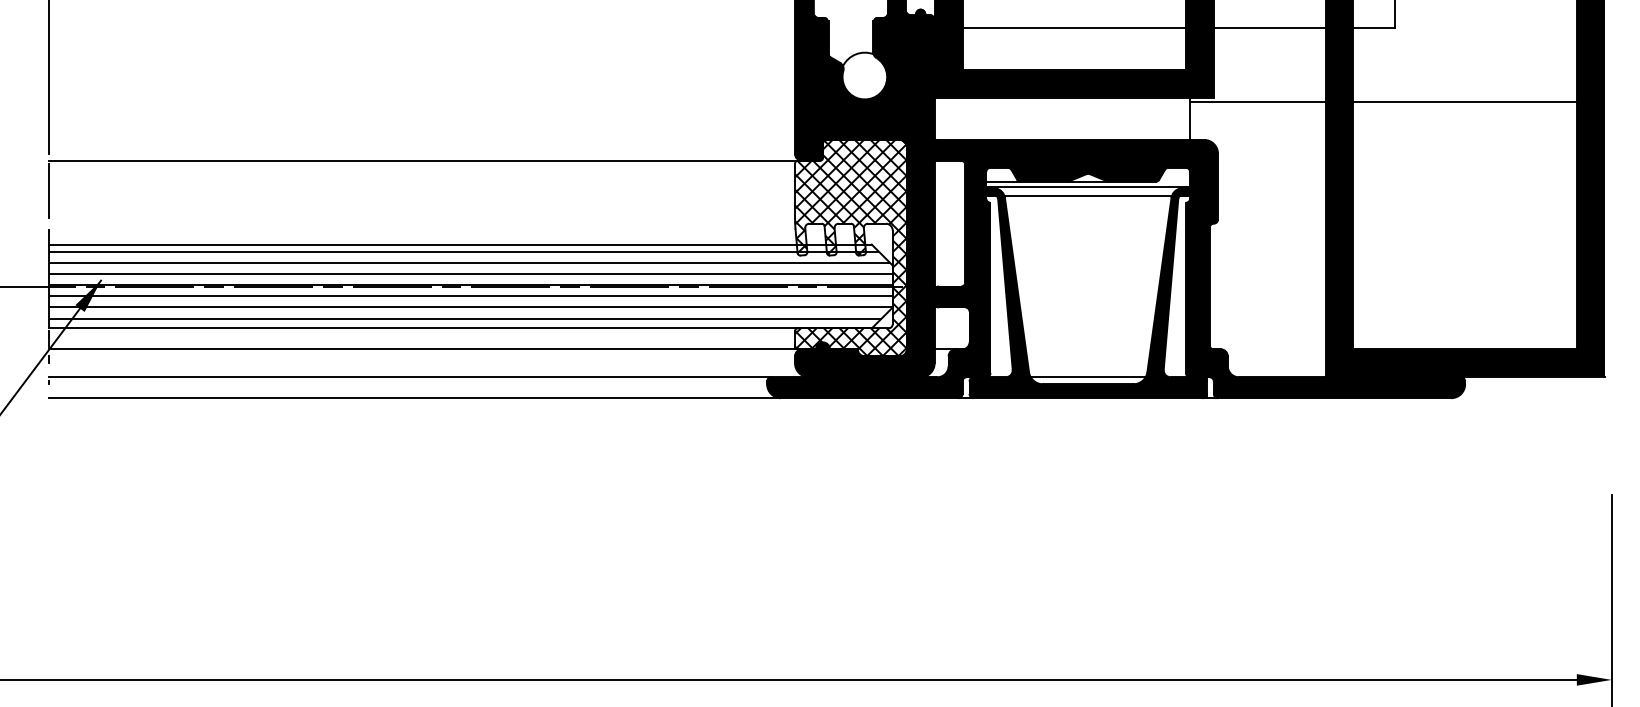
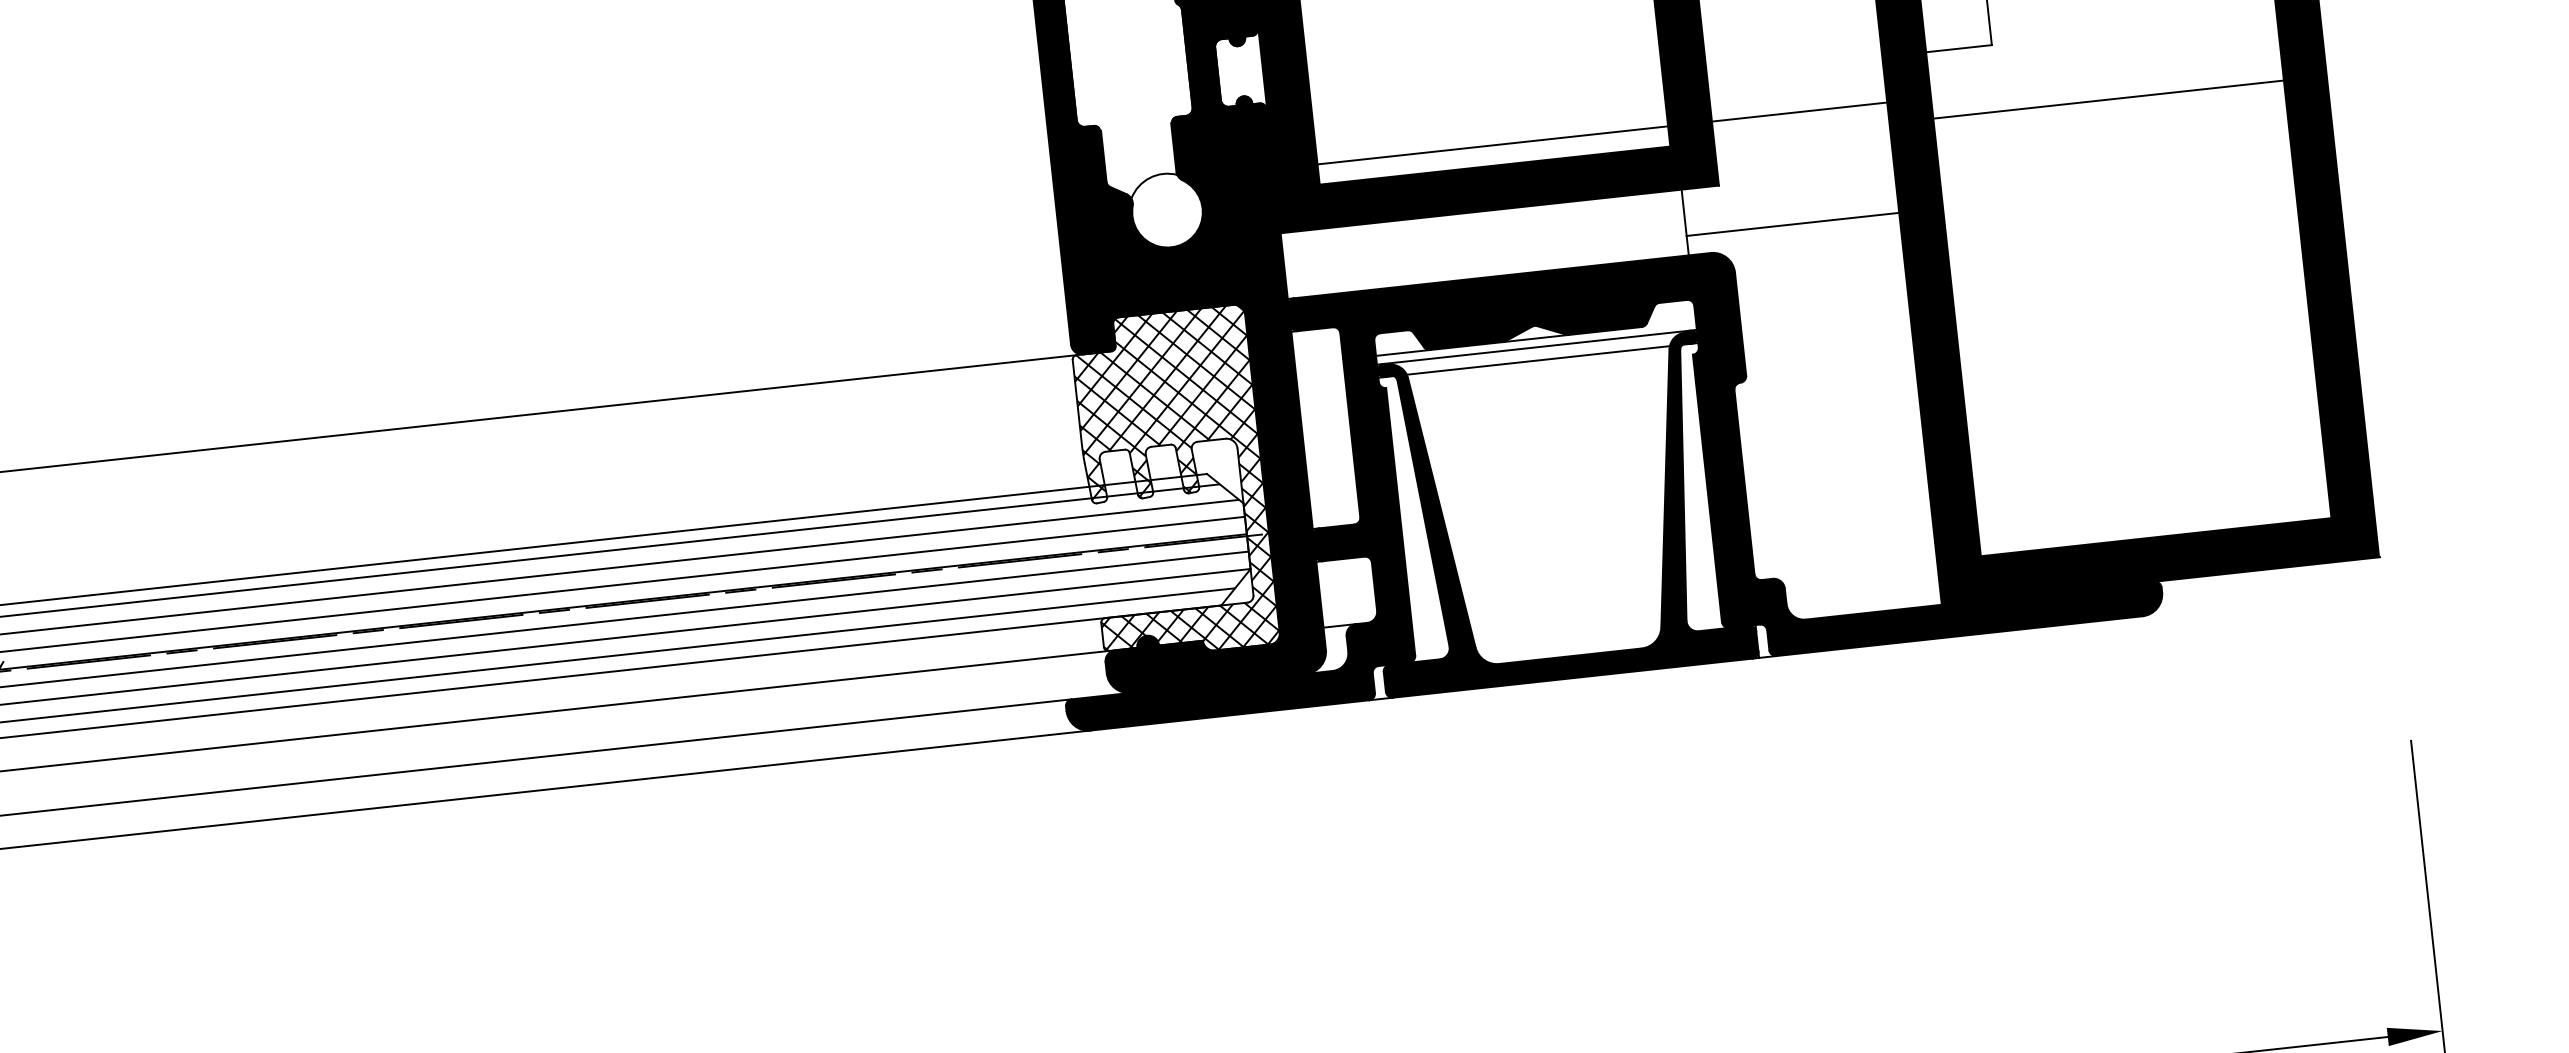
line: (1073, 28) -> (1491, 145), moved
line: (1269, 28) -> (1799, 112), moved
line: (1257, 101) -> (1792, 224), moved
line: (1464, 101) -> (2107, 99), moved
line: (1087, 377) -> (1568, 645), removed

